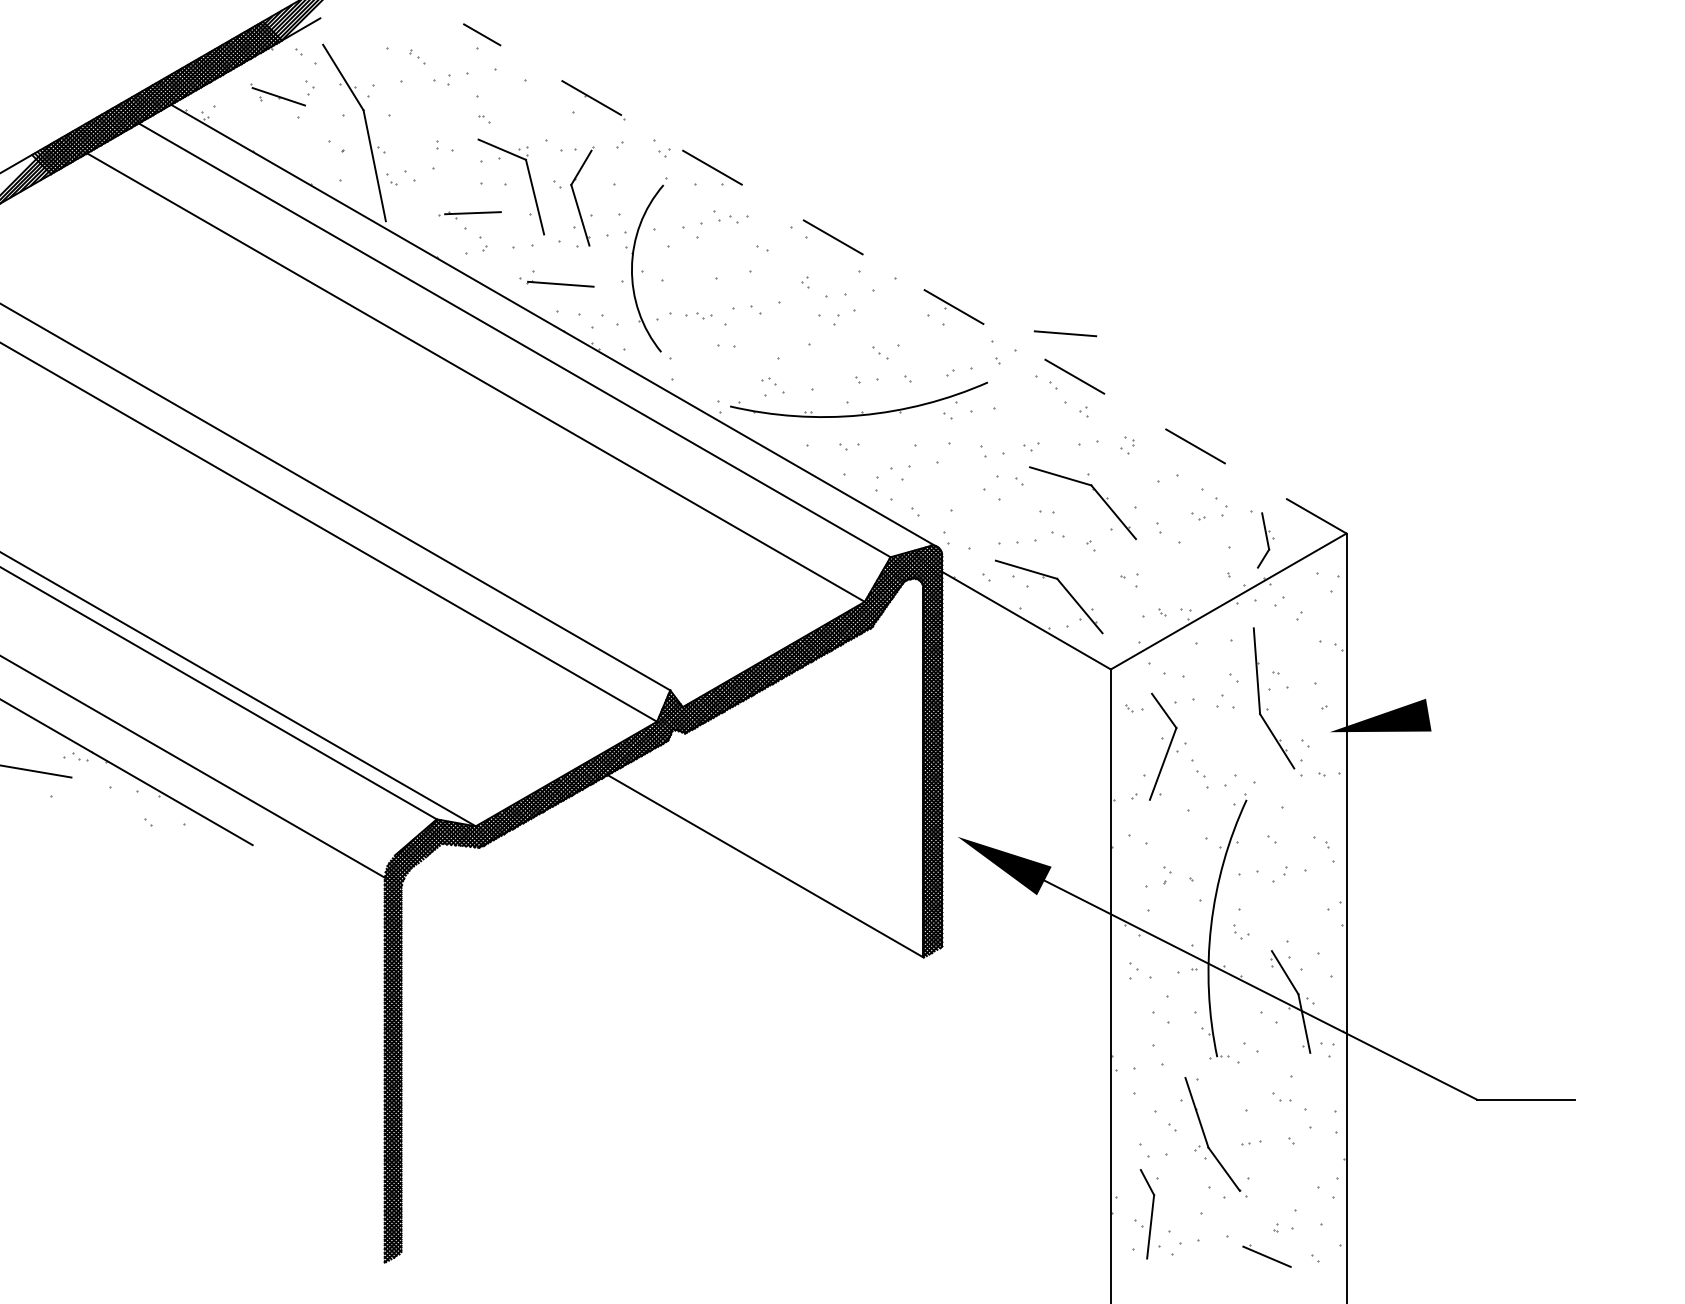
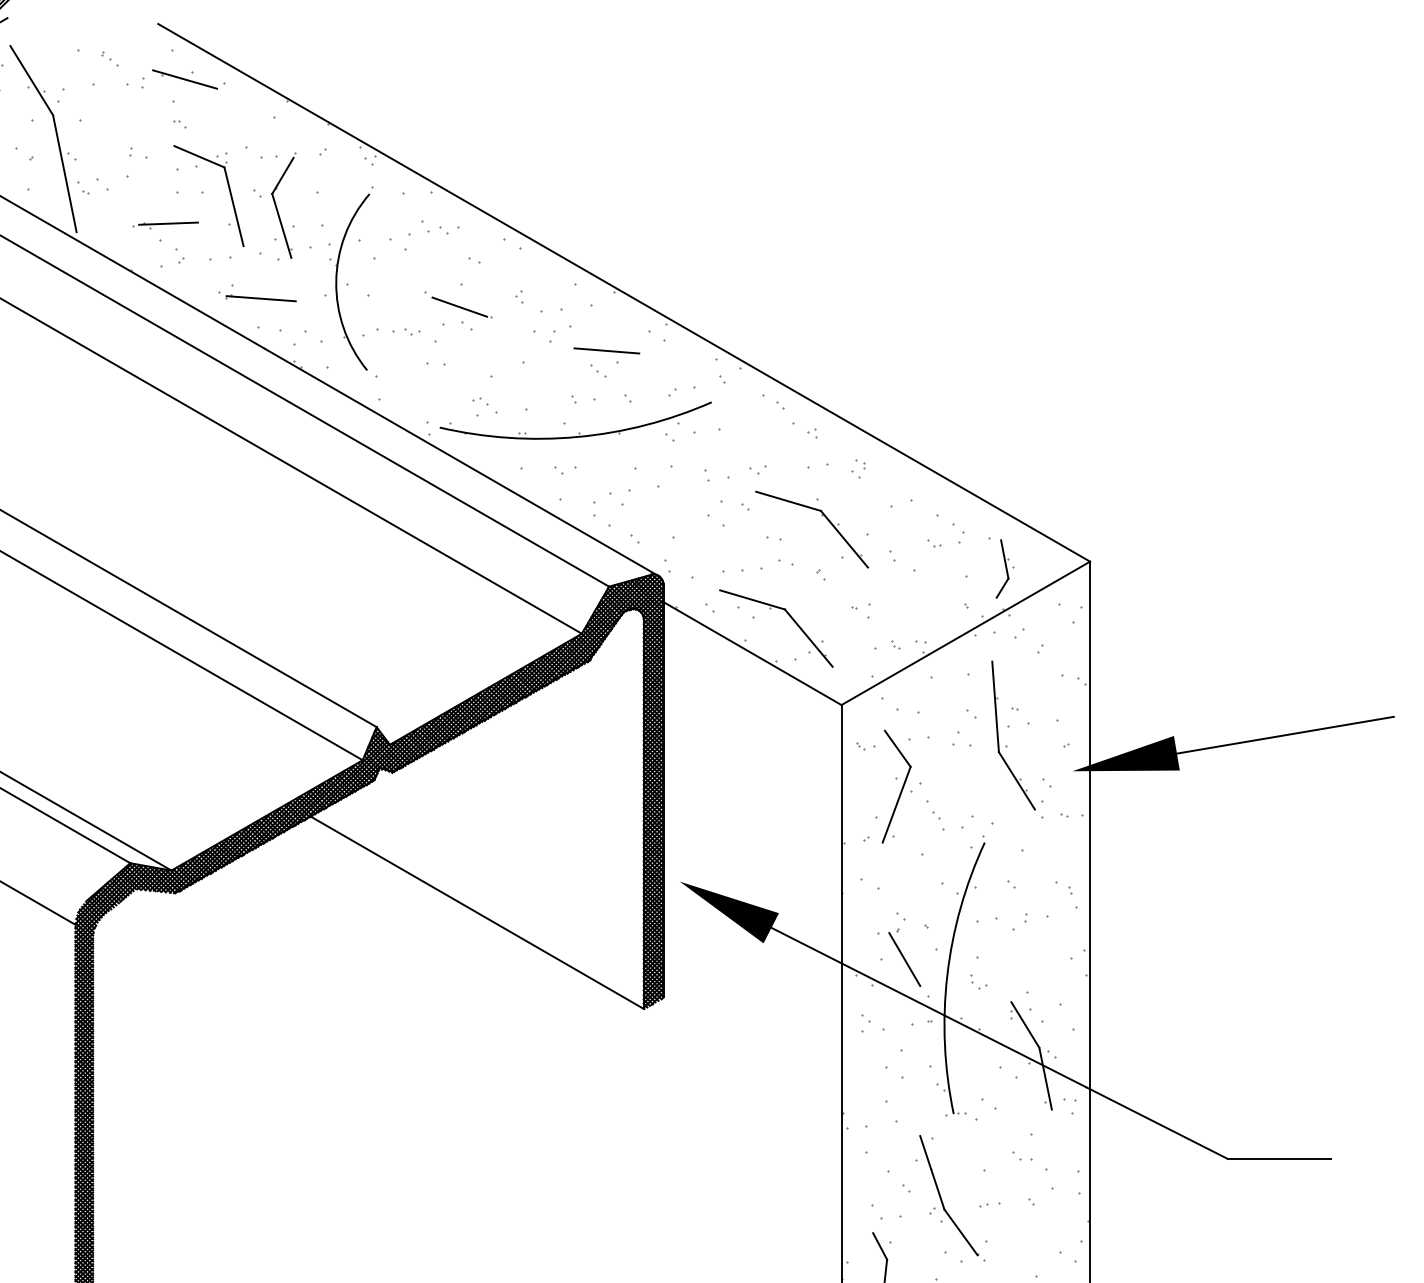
line: (488, 76) -> (184, 79), added
line: (904, 278) -> (623, 292), dashed -> solid
line: (748, 292) -> (459, 307), added
line: (1065, 333) -> (606, 350), moved
line: (1531, 697) -> (1285, 734), added
line: (1170, 910) -> (904, 959), added

